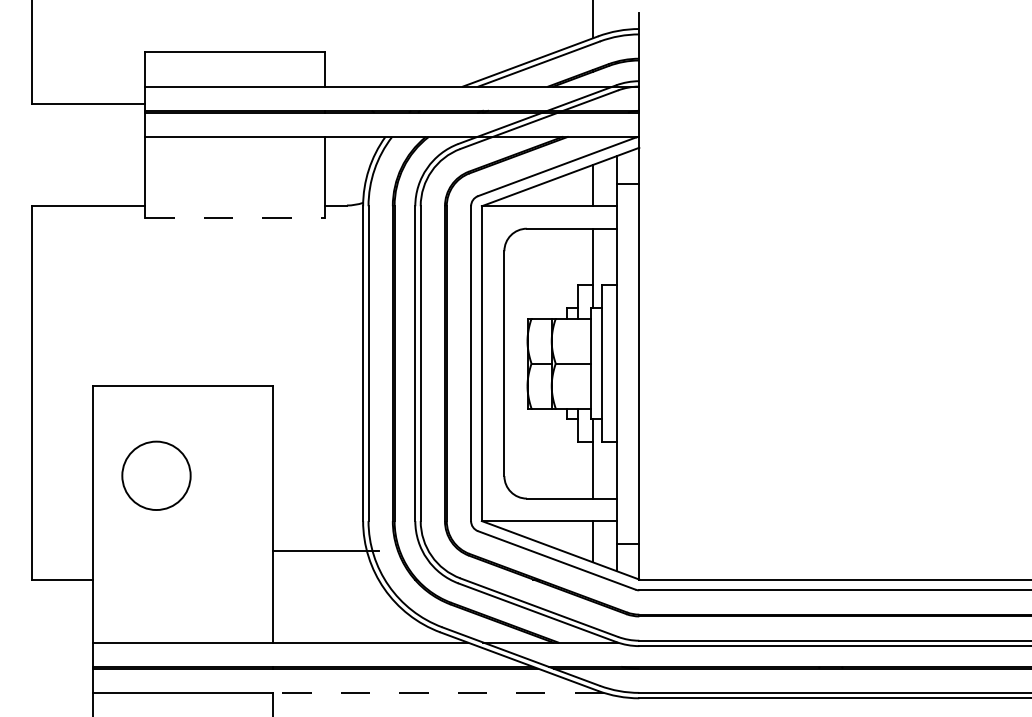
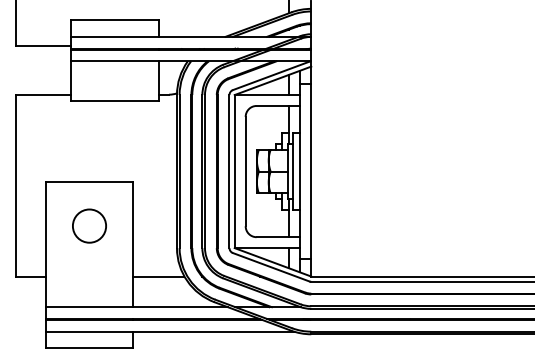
line: (234, 217) -> (114, 100), dashed -> solid
circle: (156, 474) -> (89, 225), moved
line: (325, 550) -> (158, 276), moved
line: (438, 692) -> (213, 331), dashed -> solid

